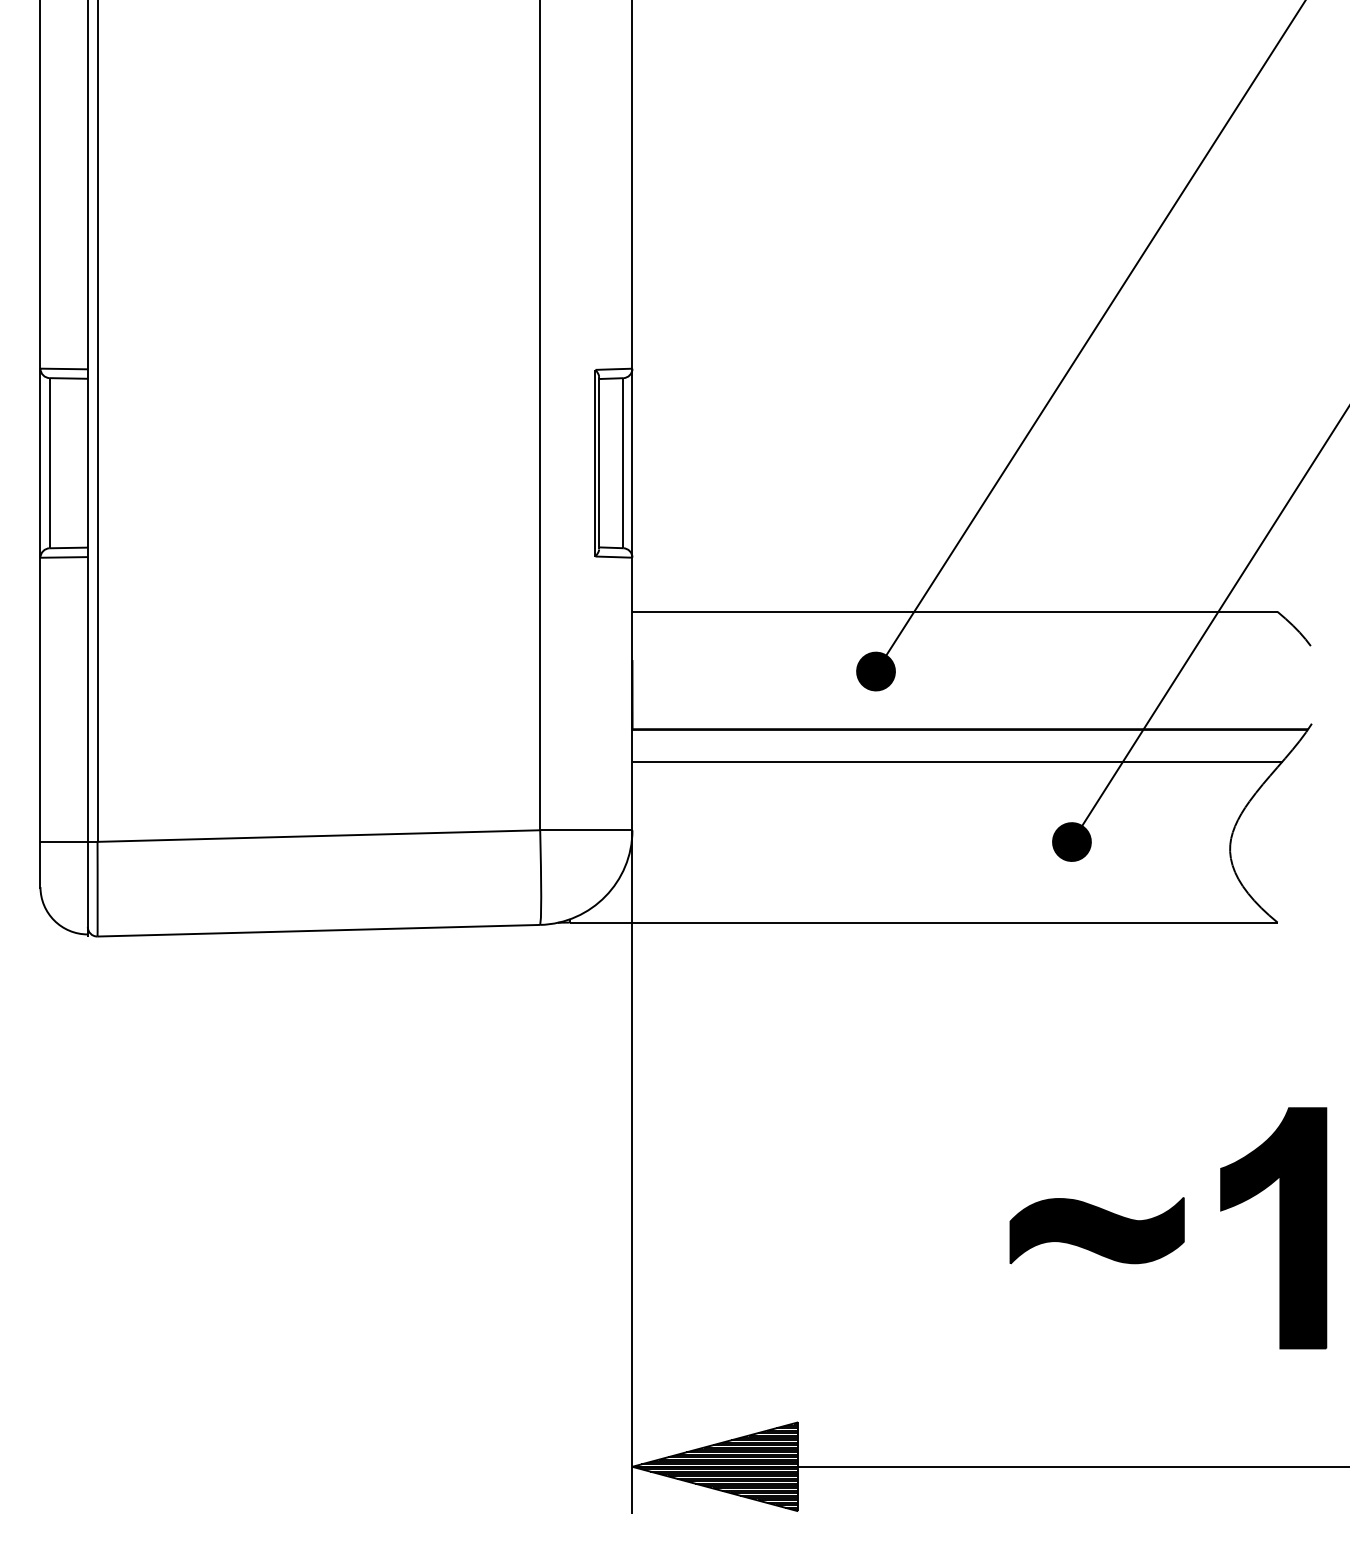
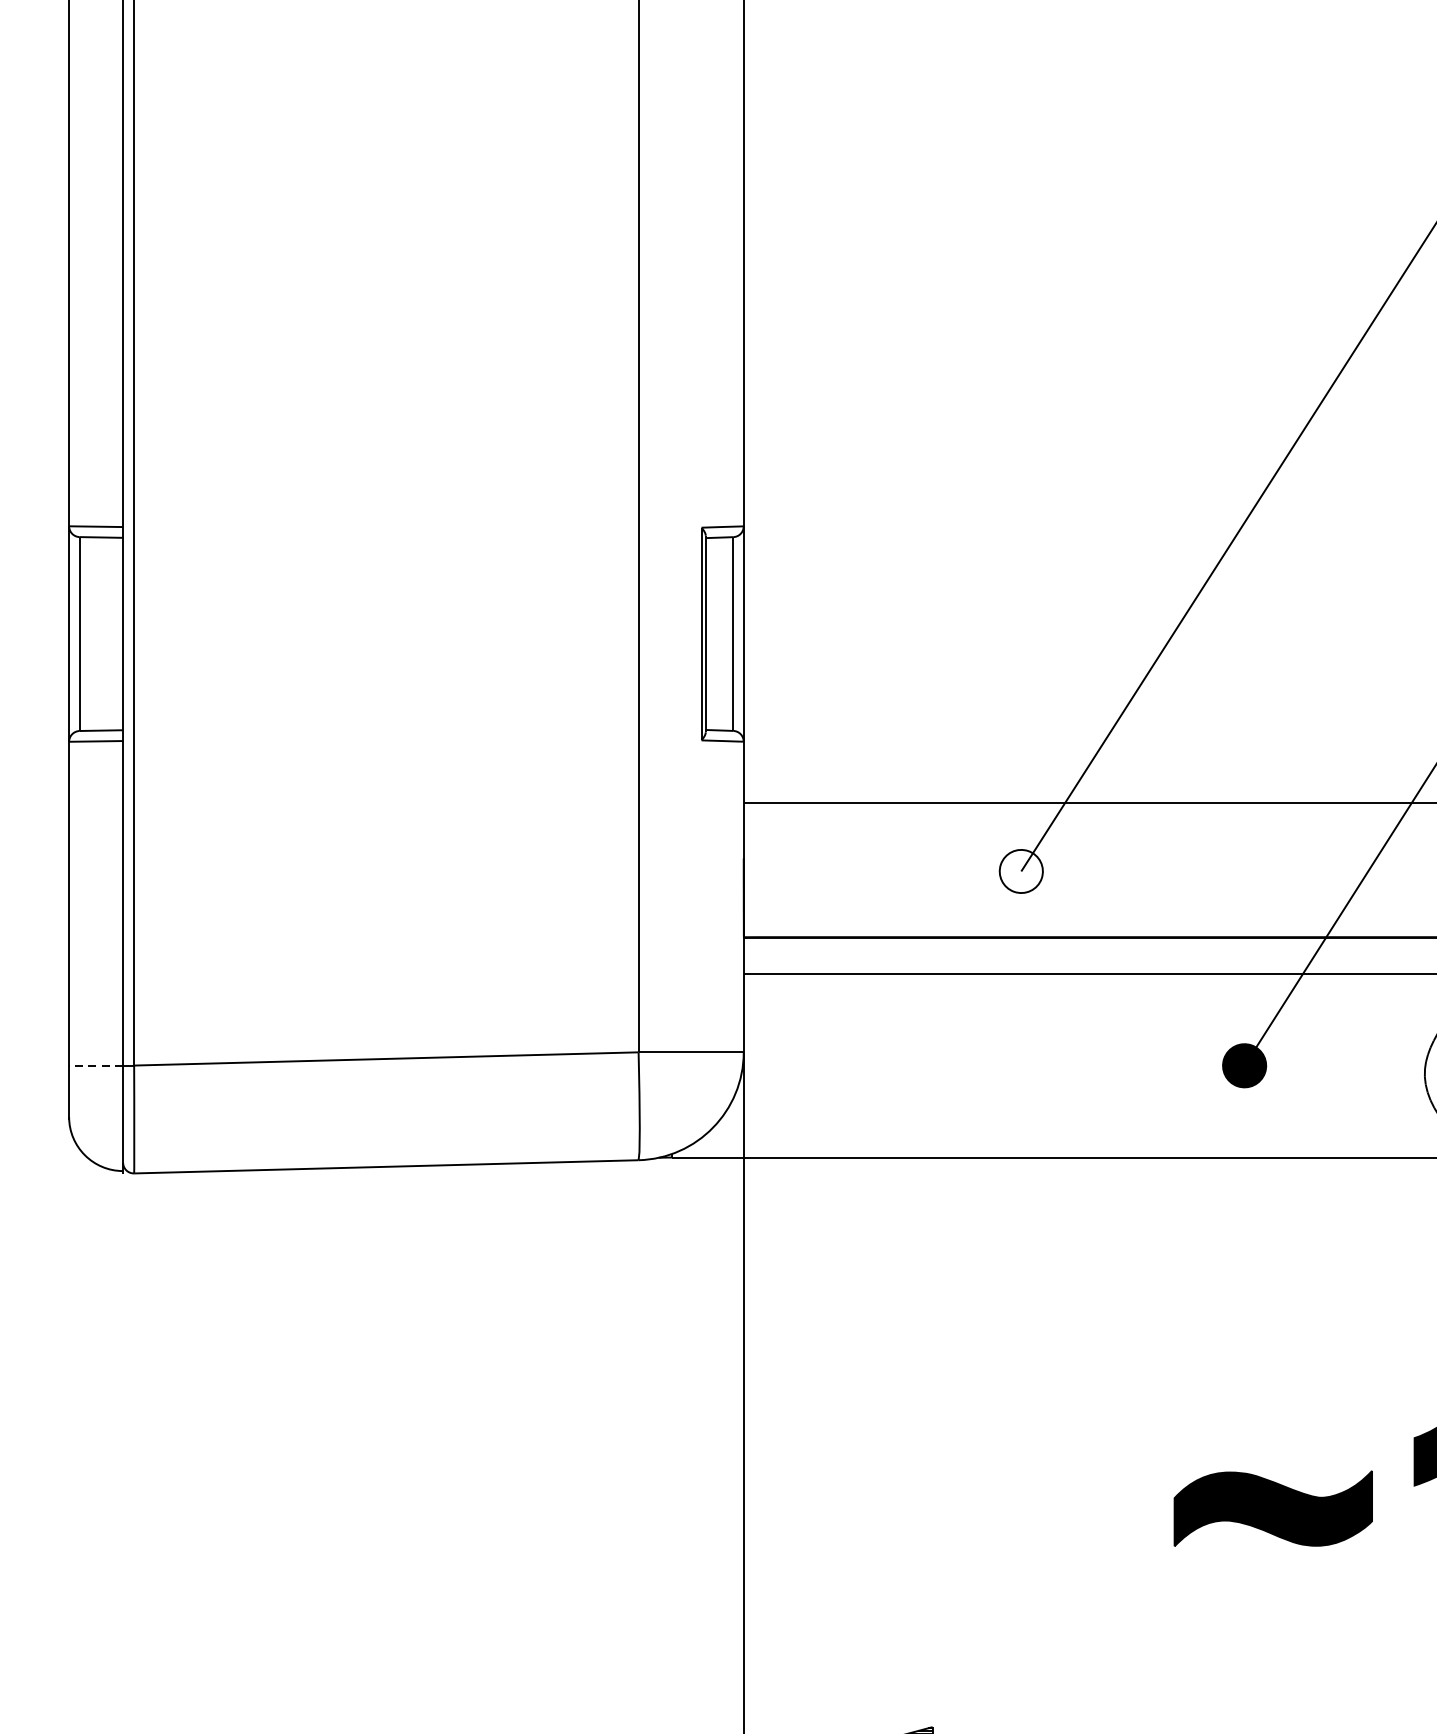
fill: (875, 671) -> (1020, 871), removed
line: (63, 842) -> (95, 1066), solid -> dashed

